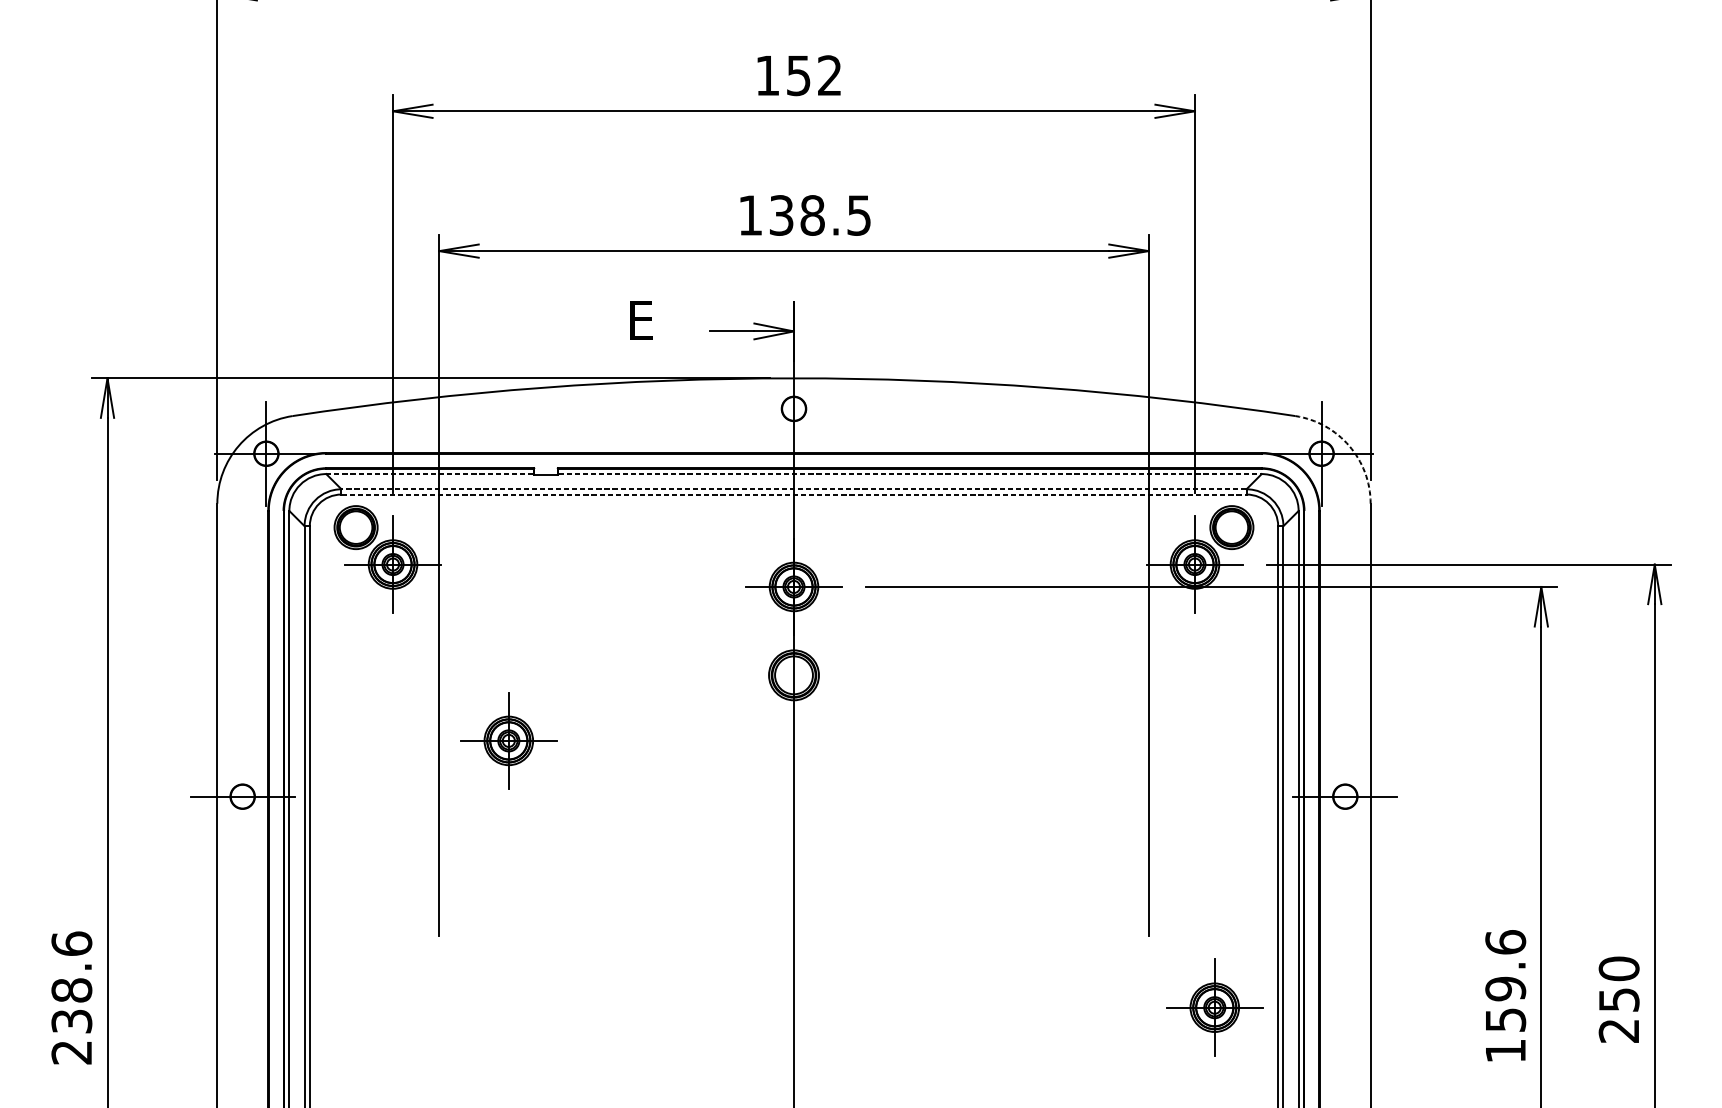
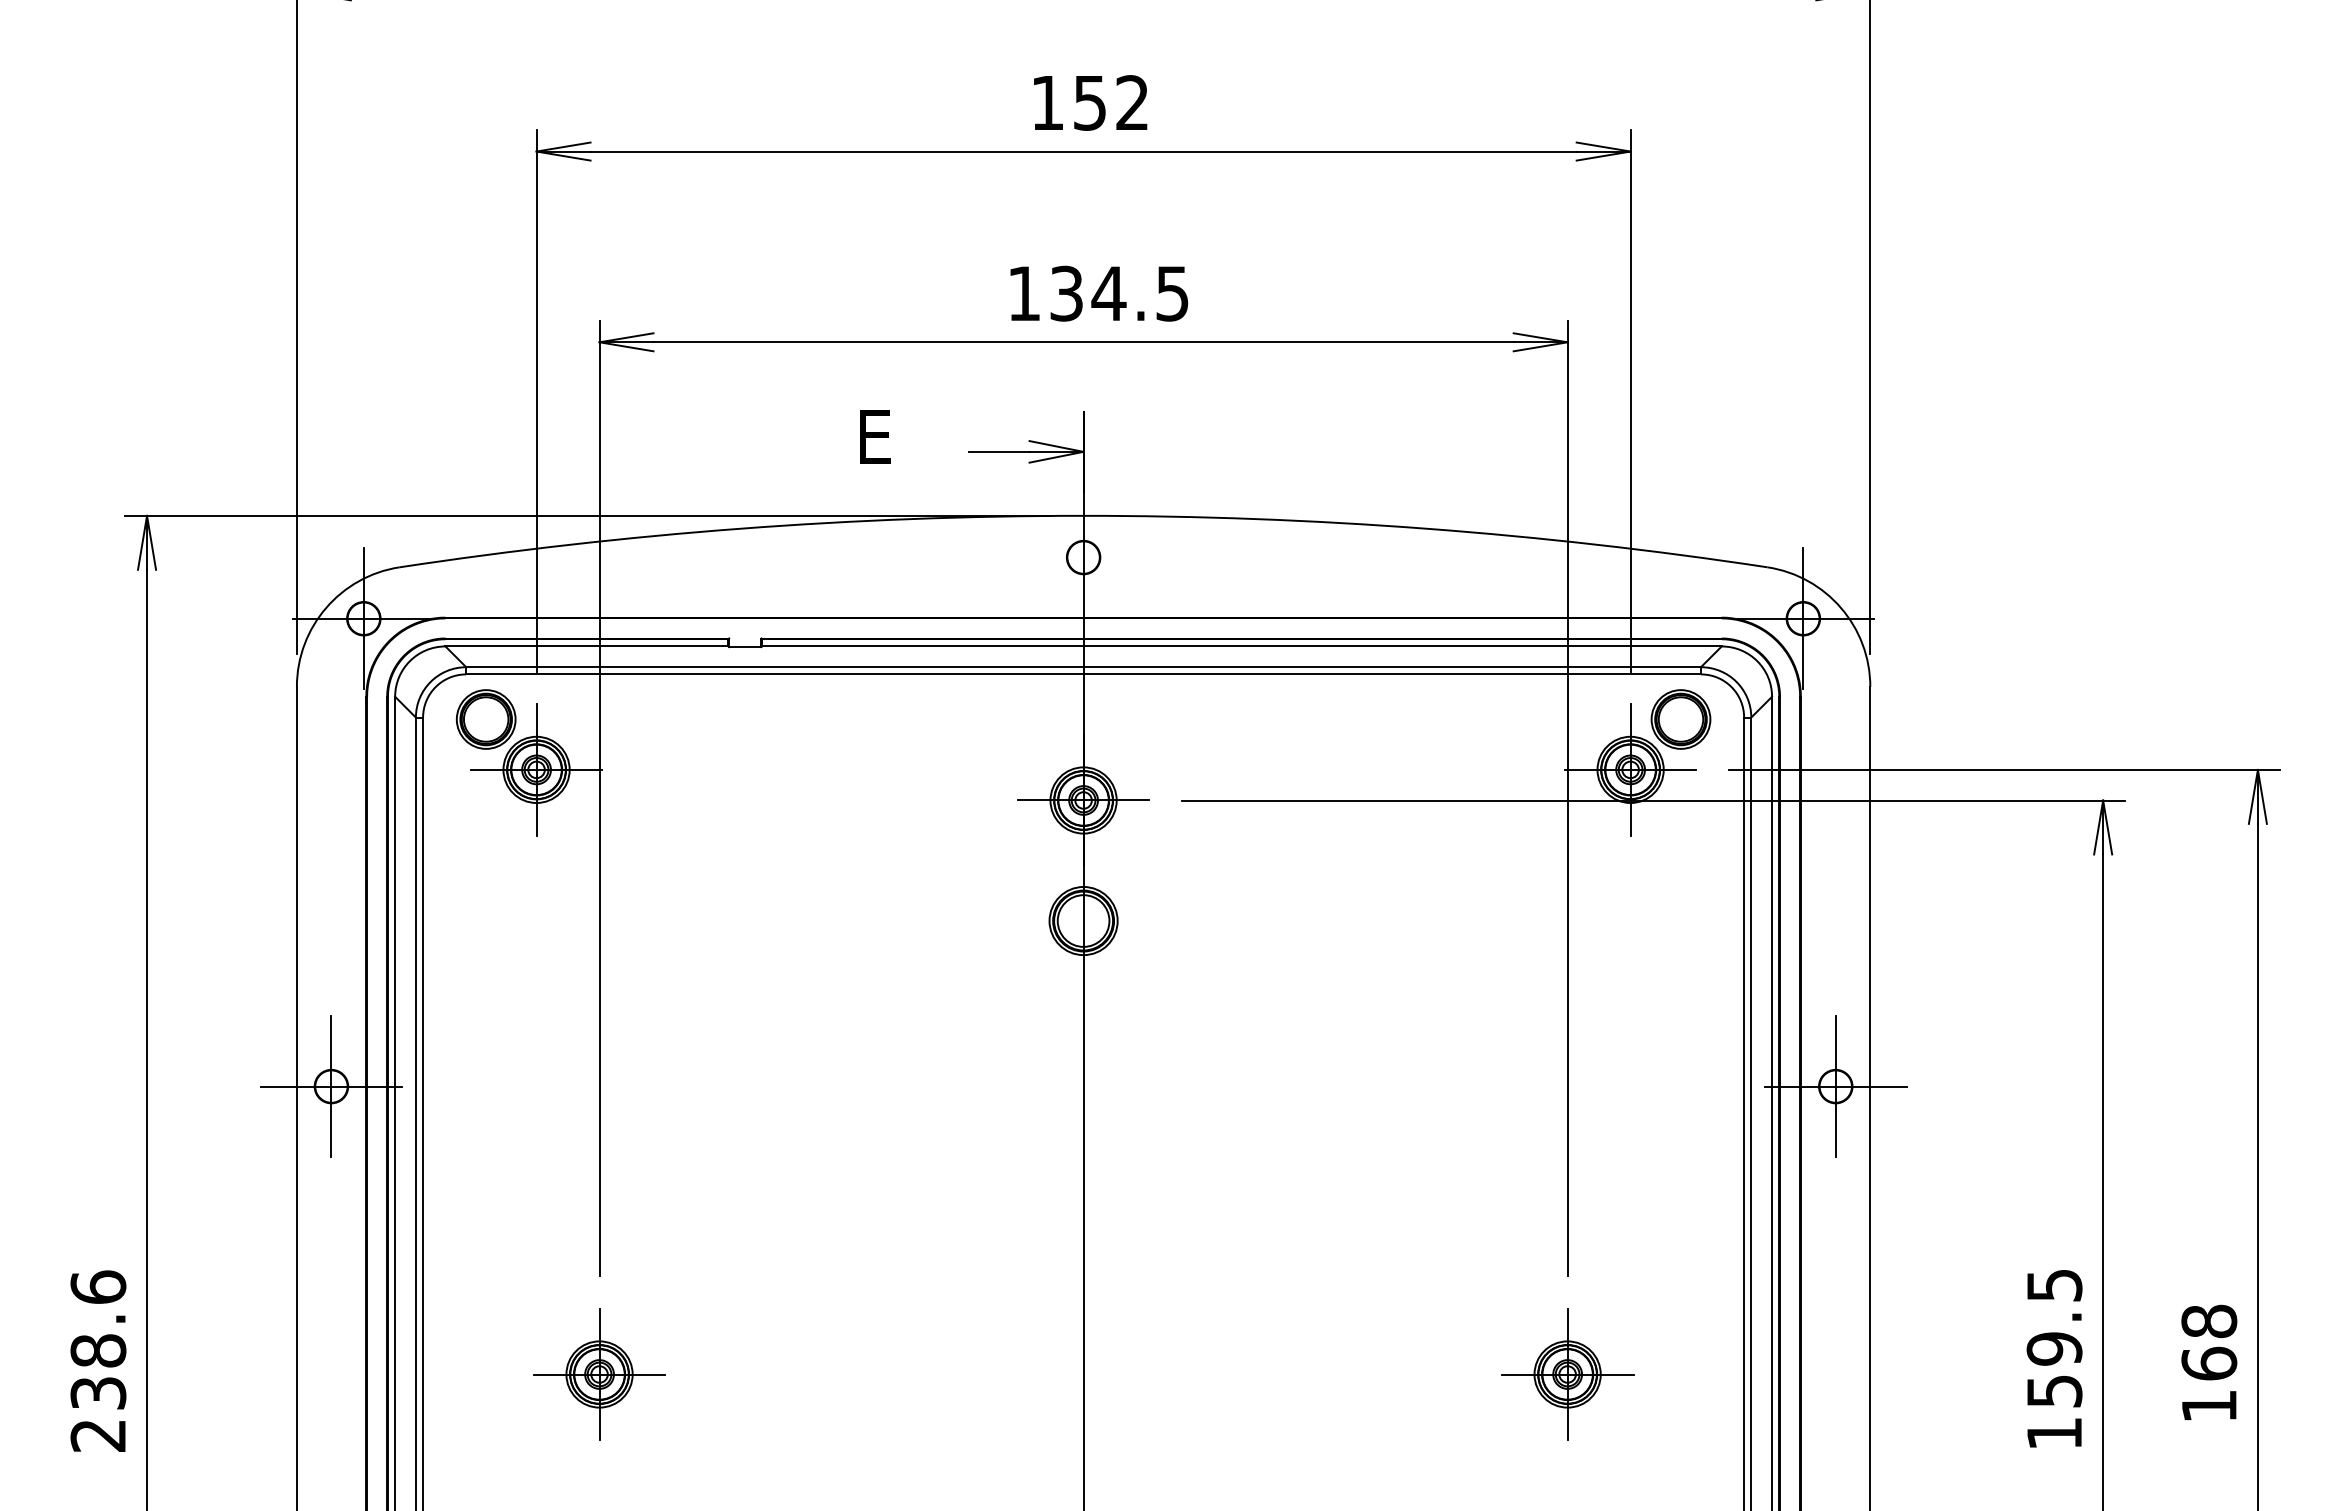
text: (812, 215) -> (1108, 293), 138.5 -> 134.5
arc: (1349, 446) -> (1841, 608), dashed -> solid
line: (430, 474) -> (587, 646), dashed -> solid
line: (909, 474) -> (1241, 646), dashed -> solid
line: (793, 489) -> (1083, 667), dashed -> solid
line: (794, 494) -> (1084, 674), dashed -> solid
part: (508, 740) -> (599, 1374), moved
line: (242, 796) -> (331, 1086), added
line: (1345, 796) -> (1835, 1086), added
text: (1505, 941) -> (2054, 1284), 159.6 -> 159.5
text: (1619, 999) -> (2209, 1363), 250 -> 168
part: (1214, 1007) -> (1567, 1374), moved

